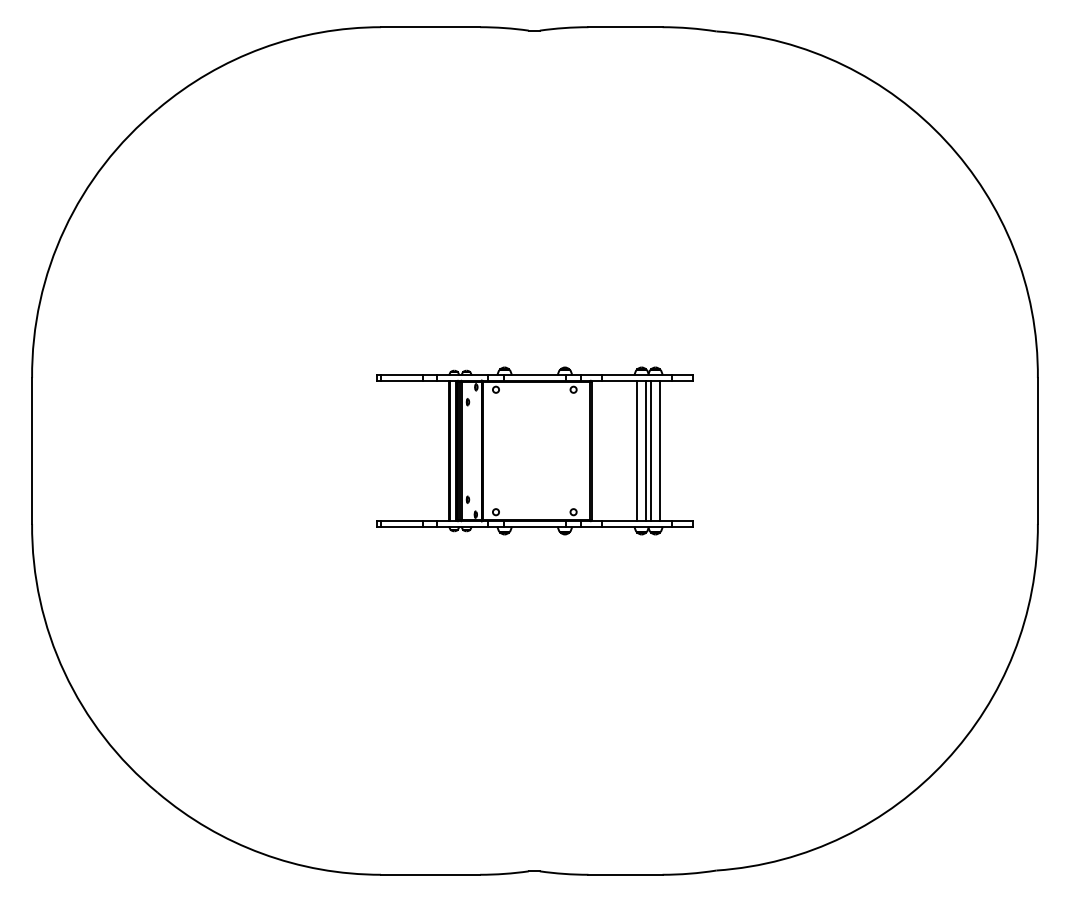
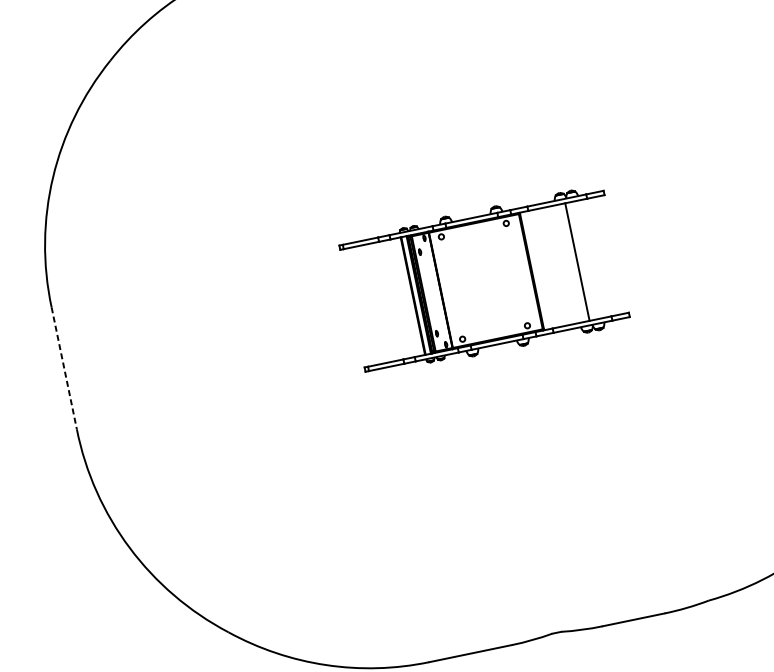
line: (637, 450) -> (570, 263), removed
line: (651, 450) -> (581, 260), removed
line: (659, 450) -> (588, 259), removed
line: (32, 451) -> (64, 368), solid -> dashed

